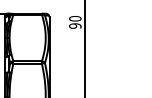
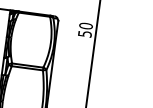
text: (75, 25) -> (85, 33), 90 -> 50

